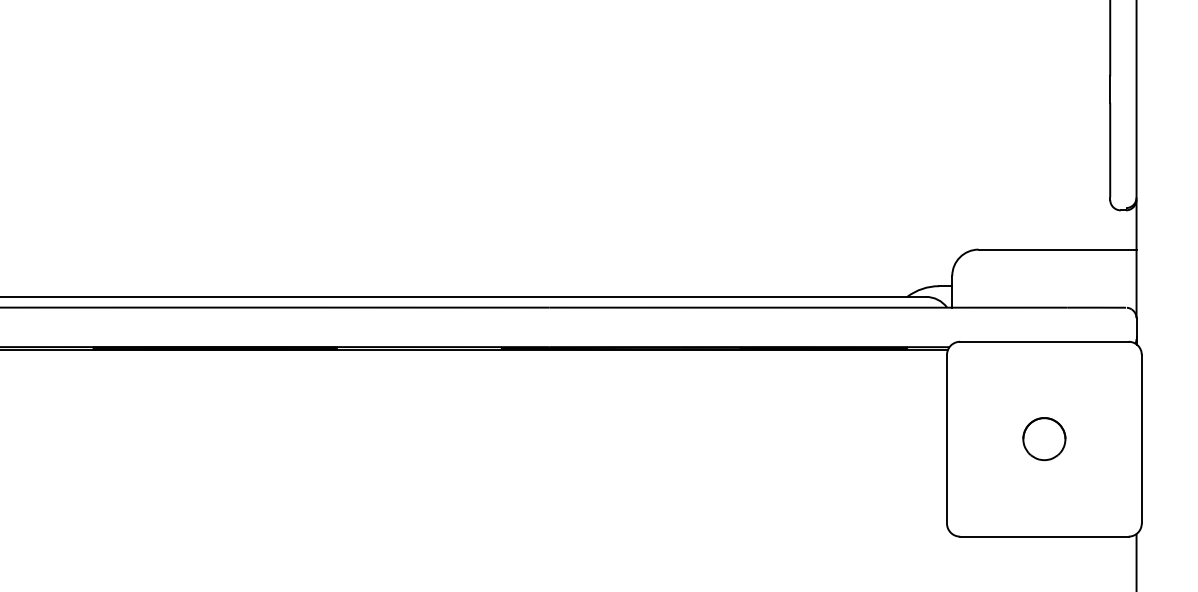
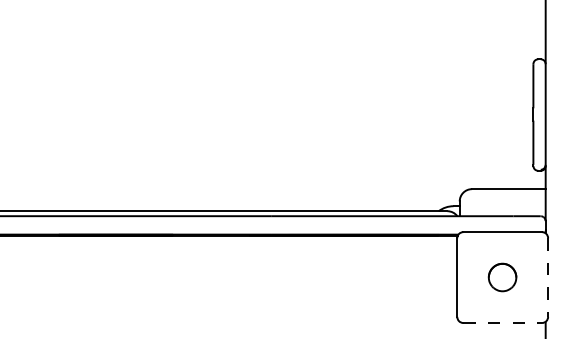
part: (1043, 439) -> (502, 277), size x1.4
line: (1142, 441) -> (548, 278), solid -> dashed
line: (1046, 537) -> (503, 323), solid -> dashed

